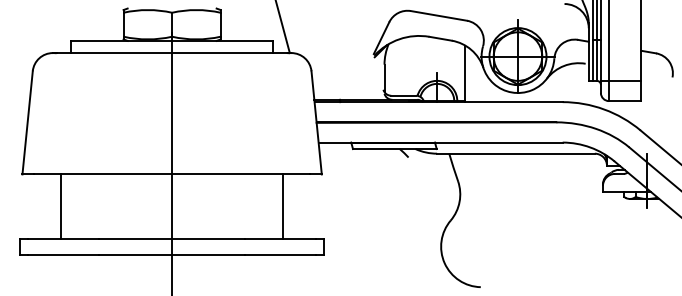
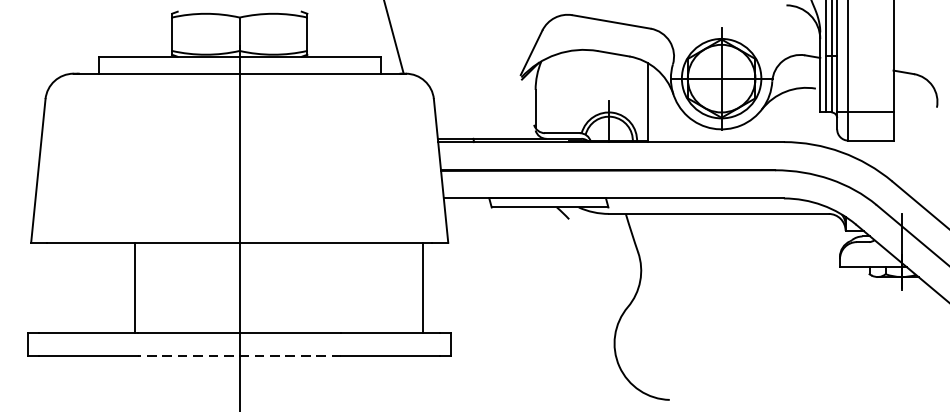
line: (60, 206) -> (134, 287), moved
line: (283, 206) -> (422, 287), moved
line: (172, 255) -> (240, 355), solid -> dashed

